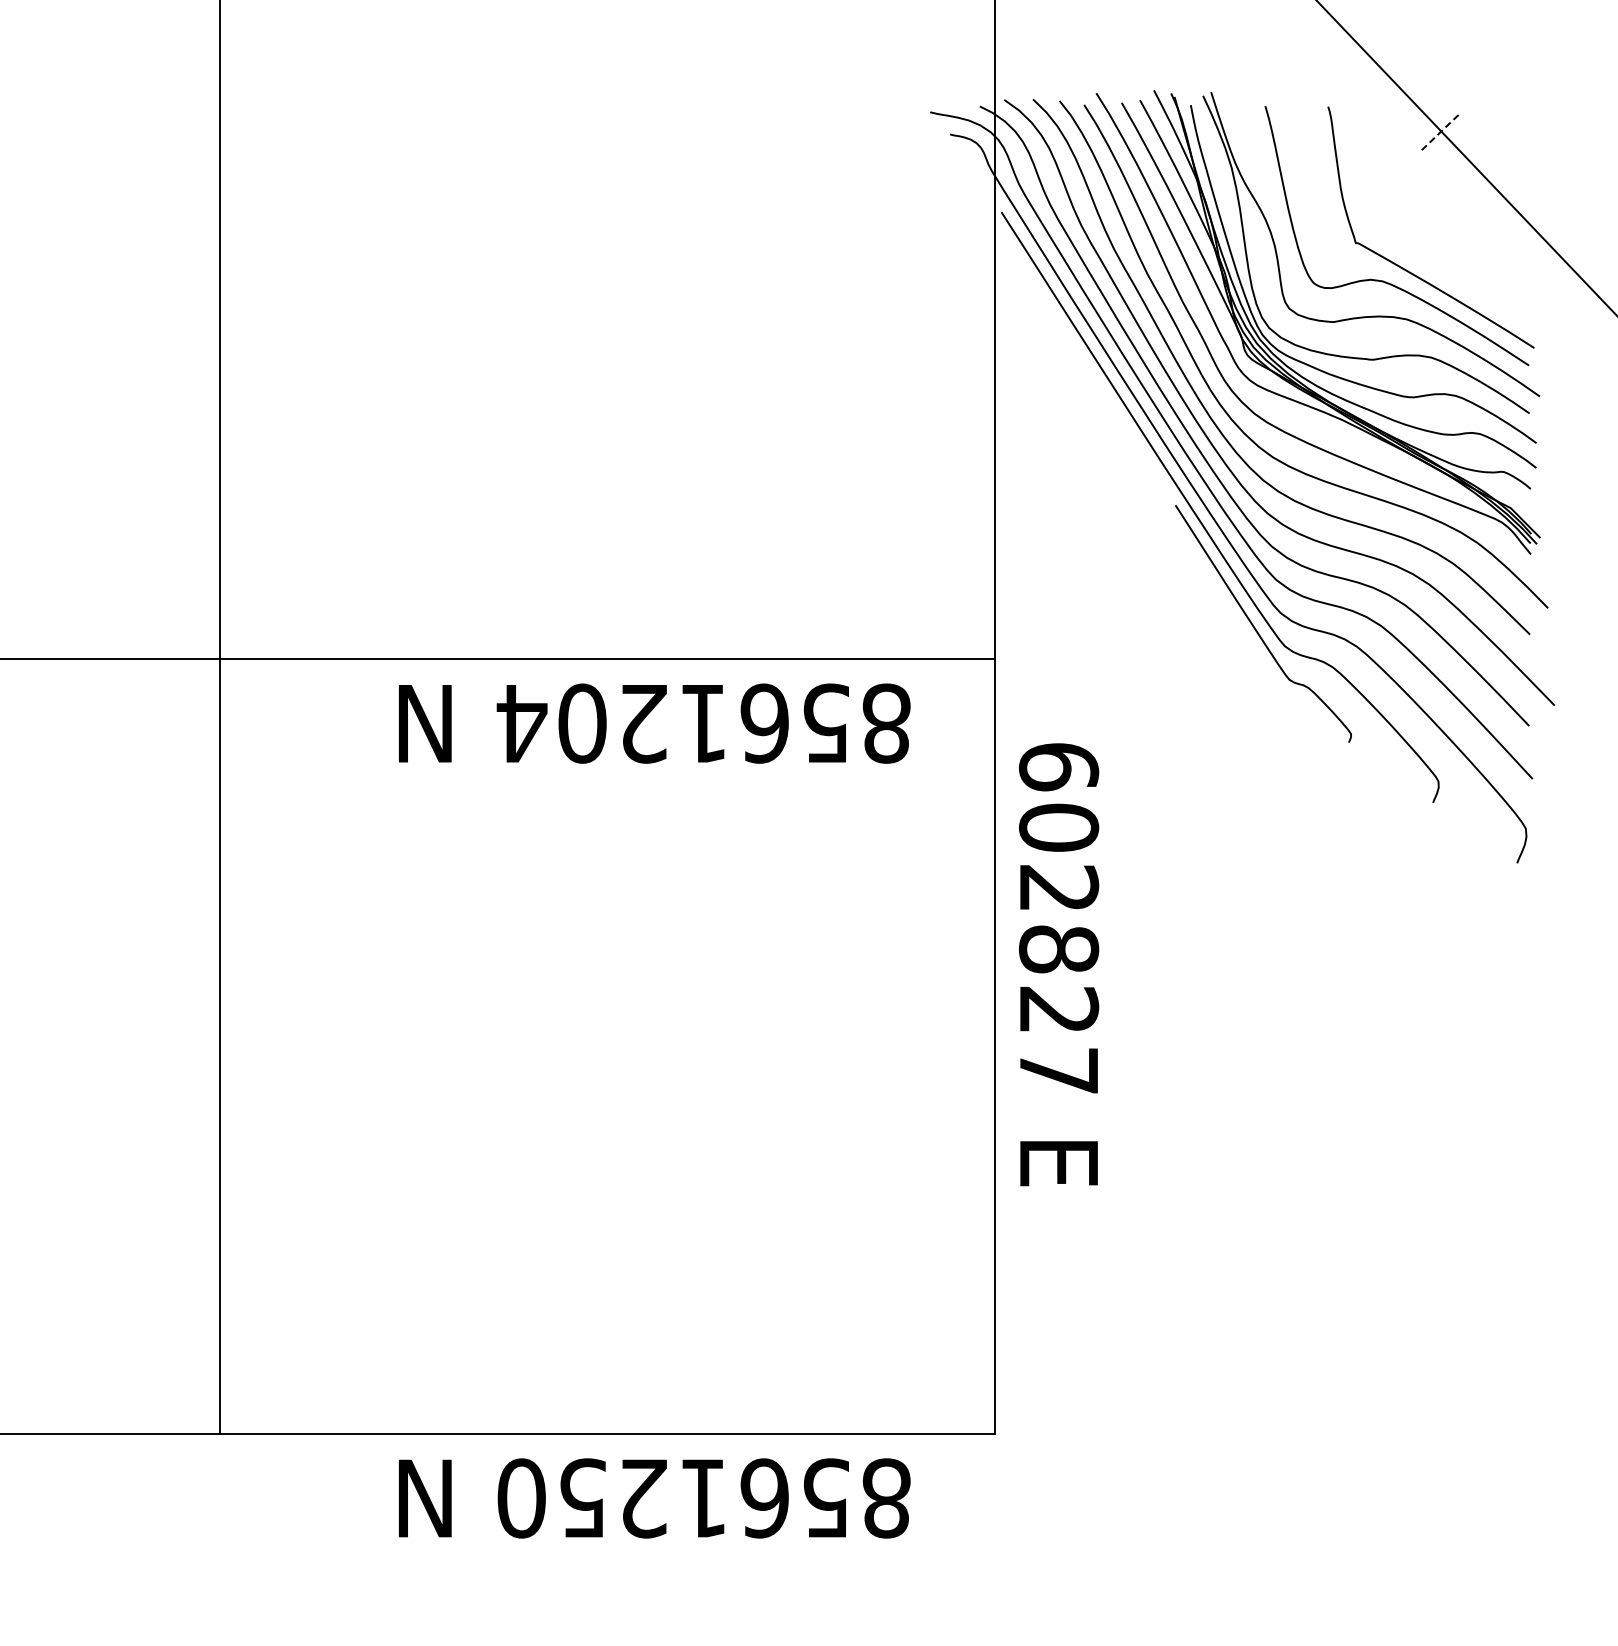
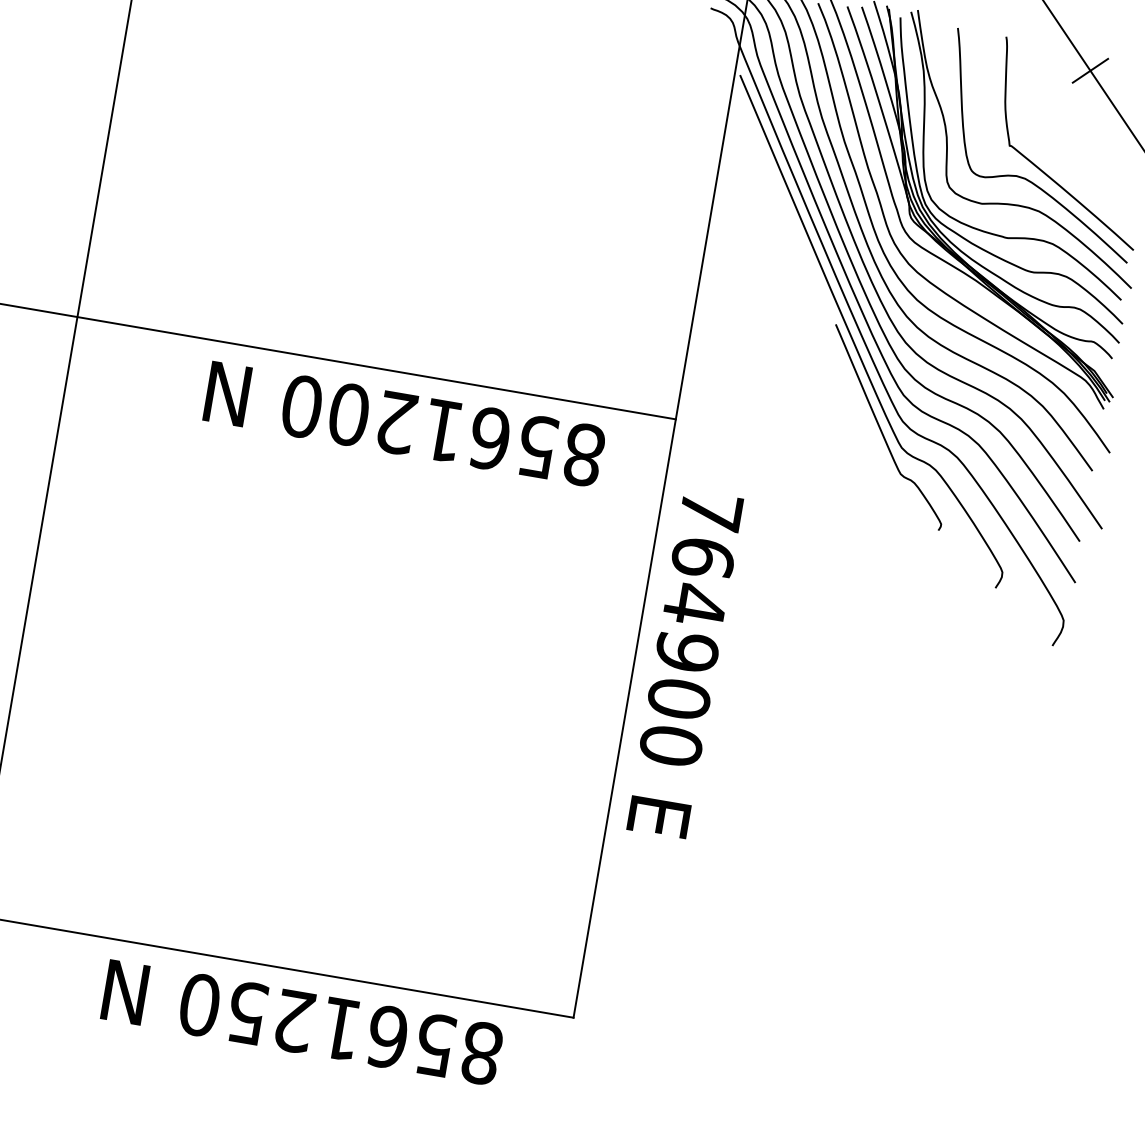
line: (1441, 131) -> (1090, 70), dashed -> solid
text: (521, 723) -> (301, 406), 8561204 -> 8561200
text: (1058, 919) -> (690, 628), 602827 -> 764900

